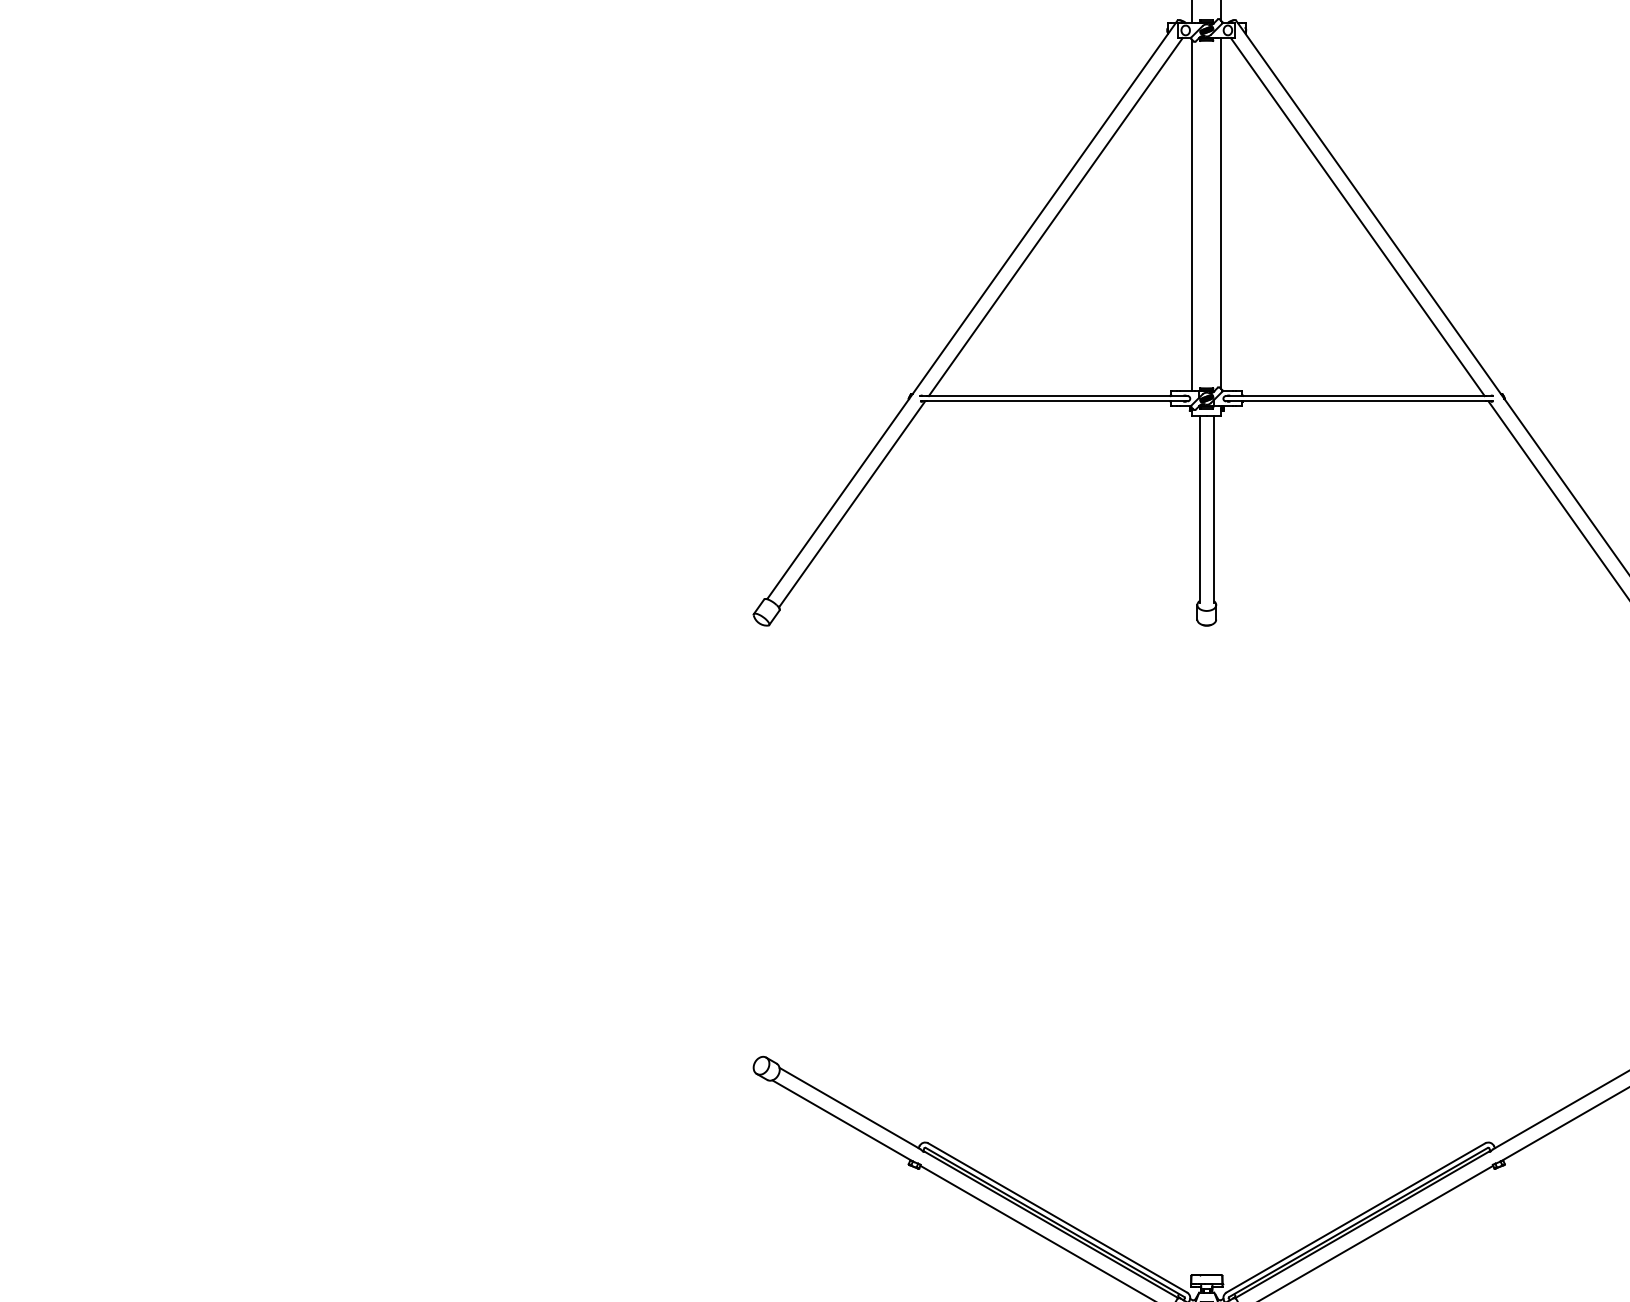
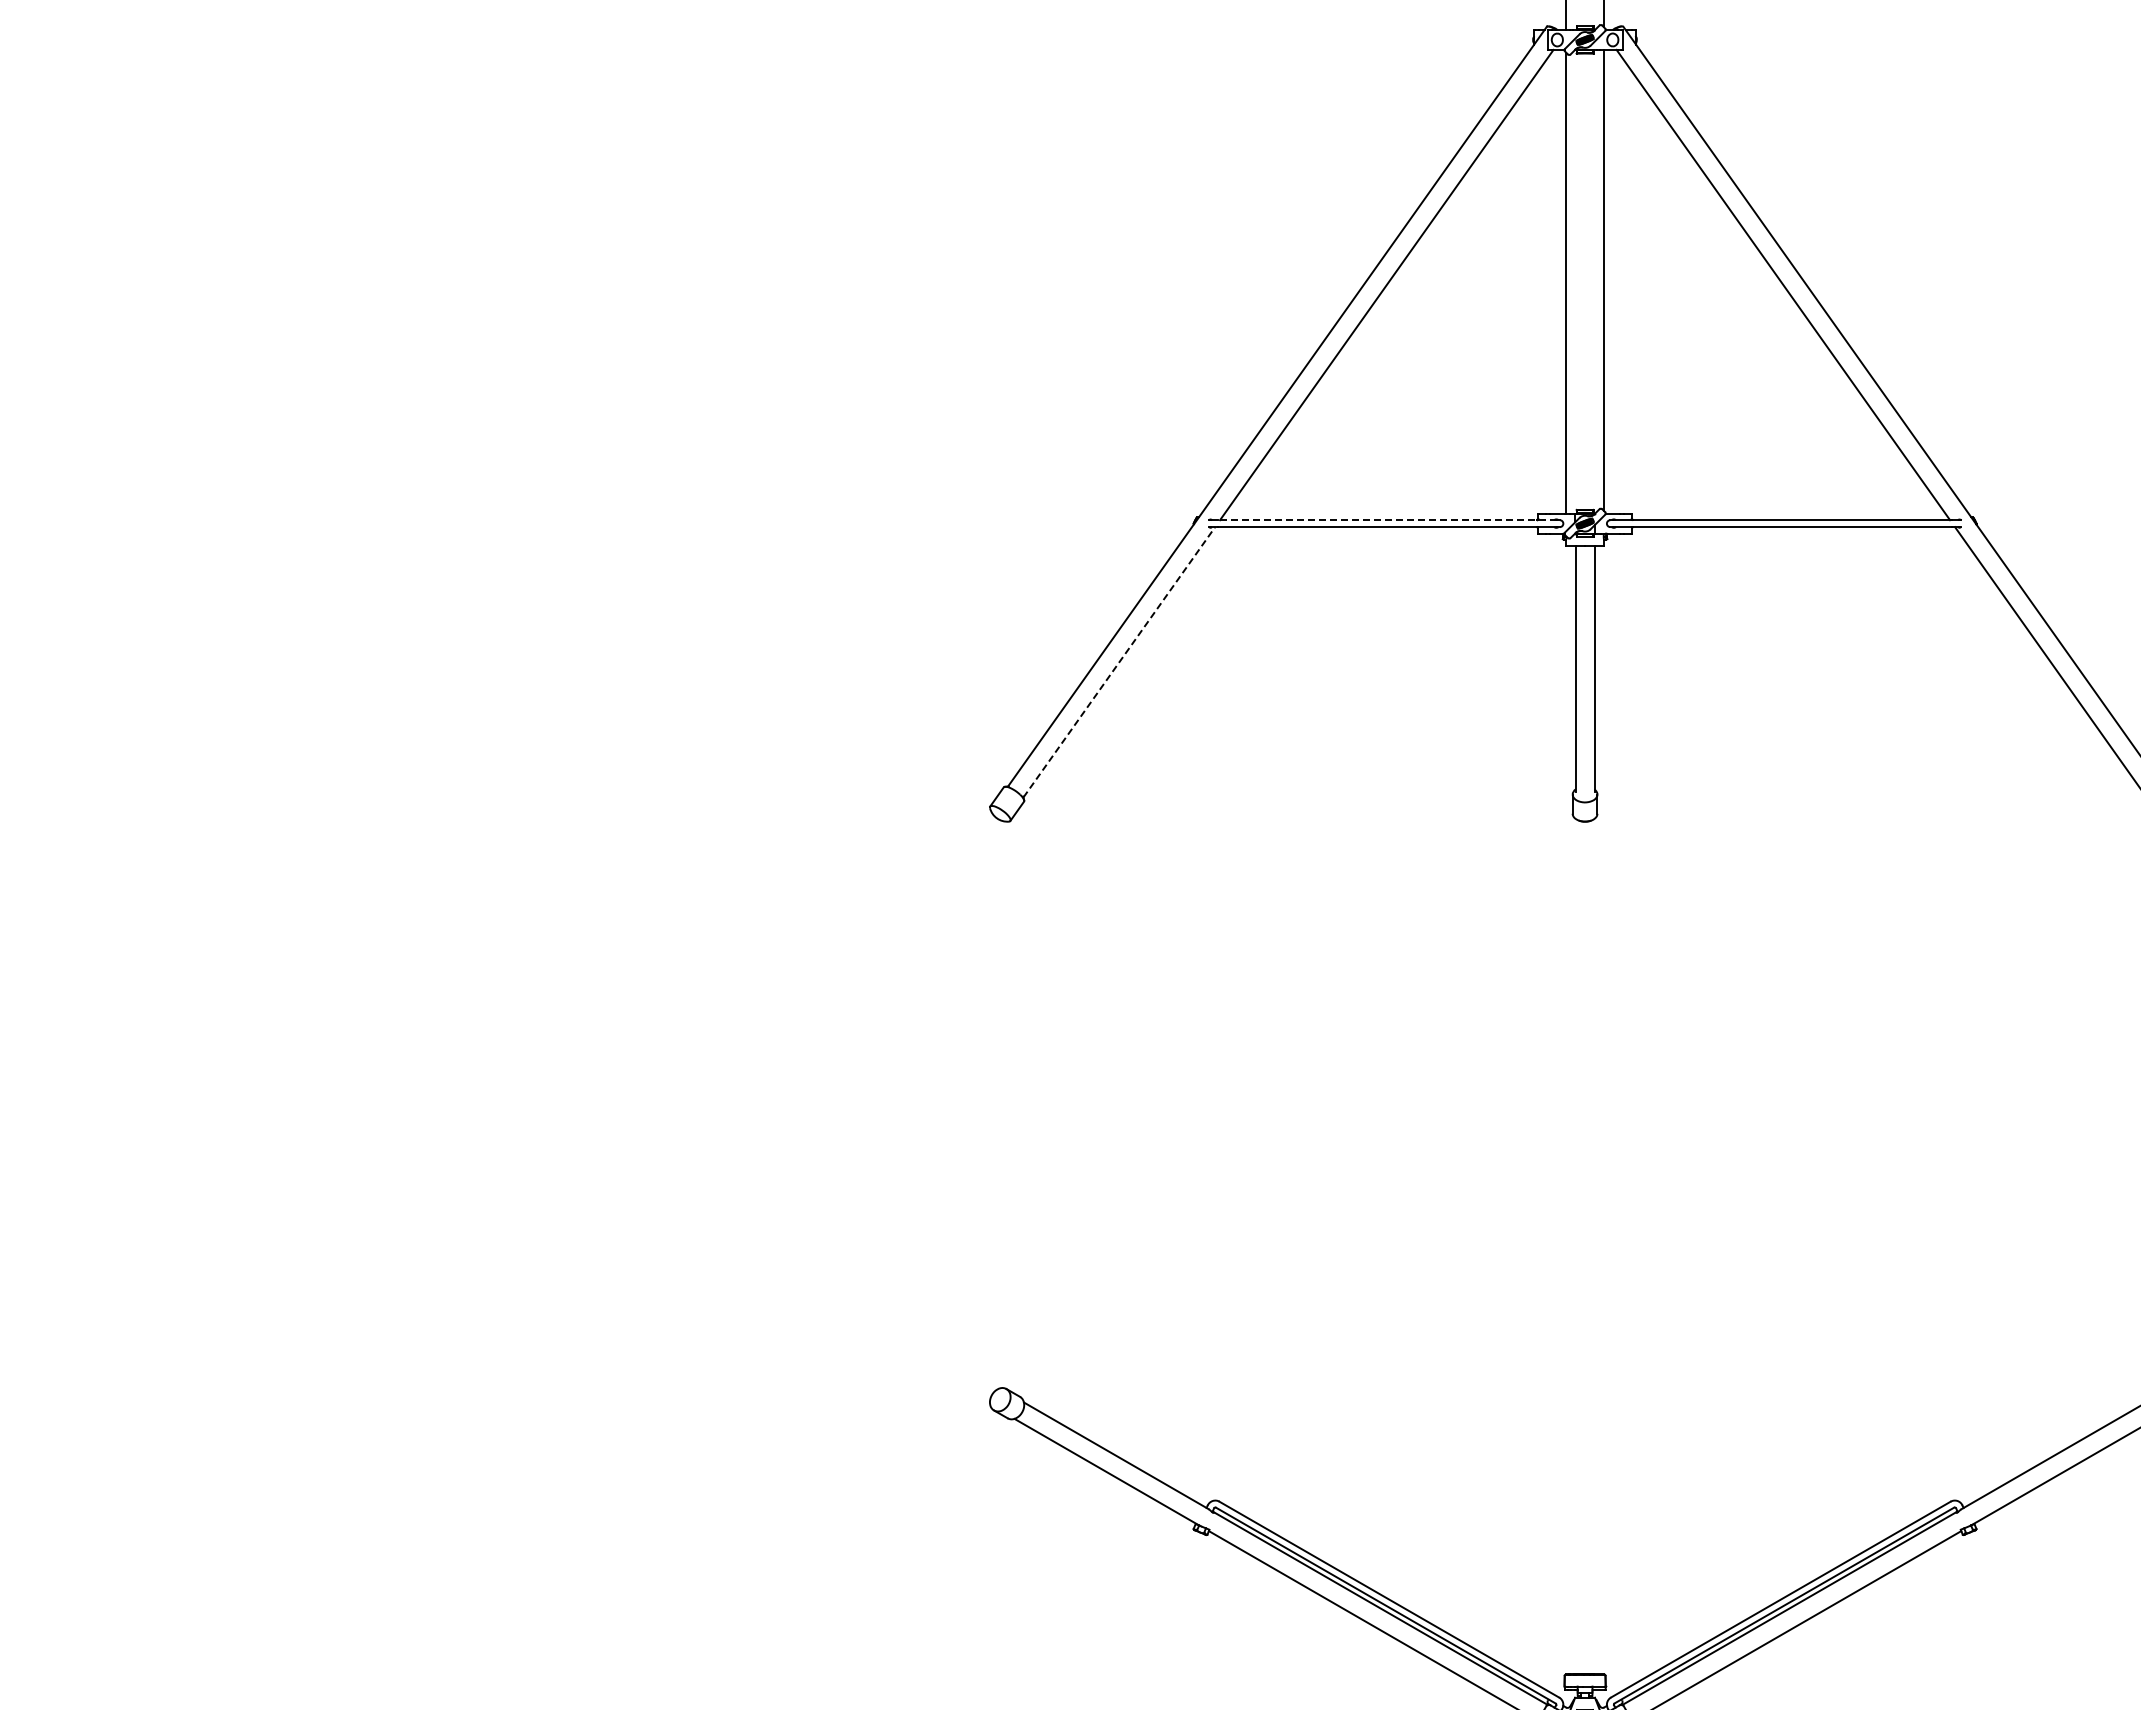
line: (1056, 396) -> (1387, 520), solid -> dashed
line: (852, 504) -> (1119, 662), solid -> dashed

